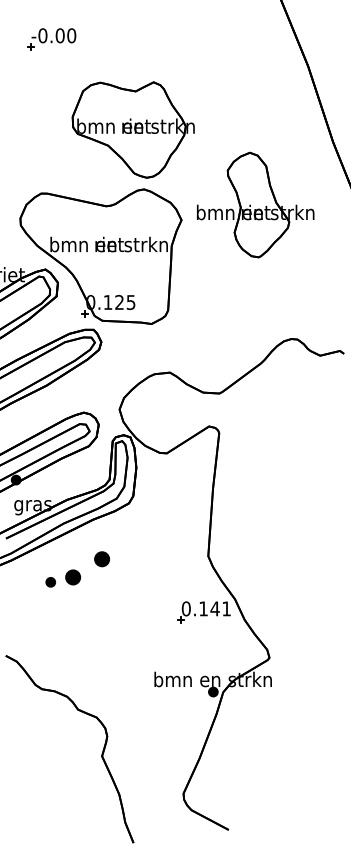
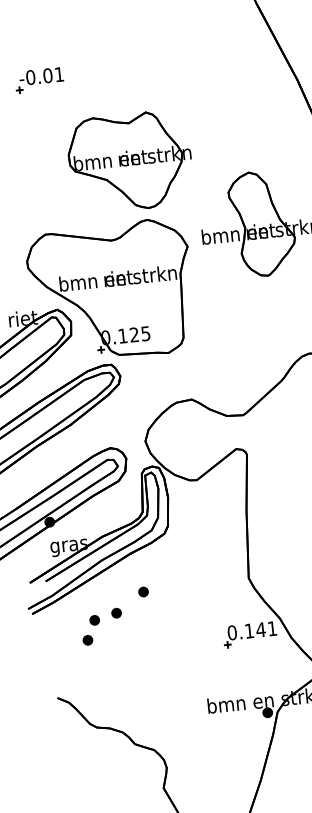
text: (71, 35) -> (59, 74), -0.00 -> -0.01
part: (102, 558) -> (143, 591), size x0.62
part: (73, 577) -> (116, 613), size x0.62
part: (41, 601) -> (87, 640), added

